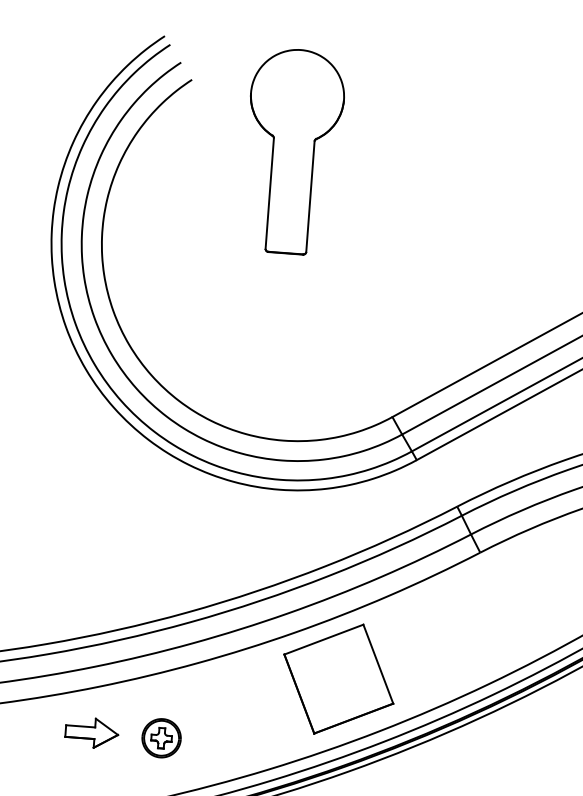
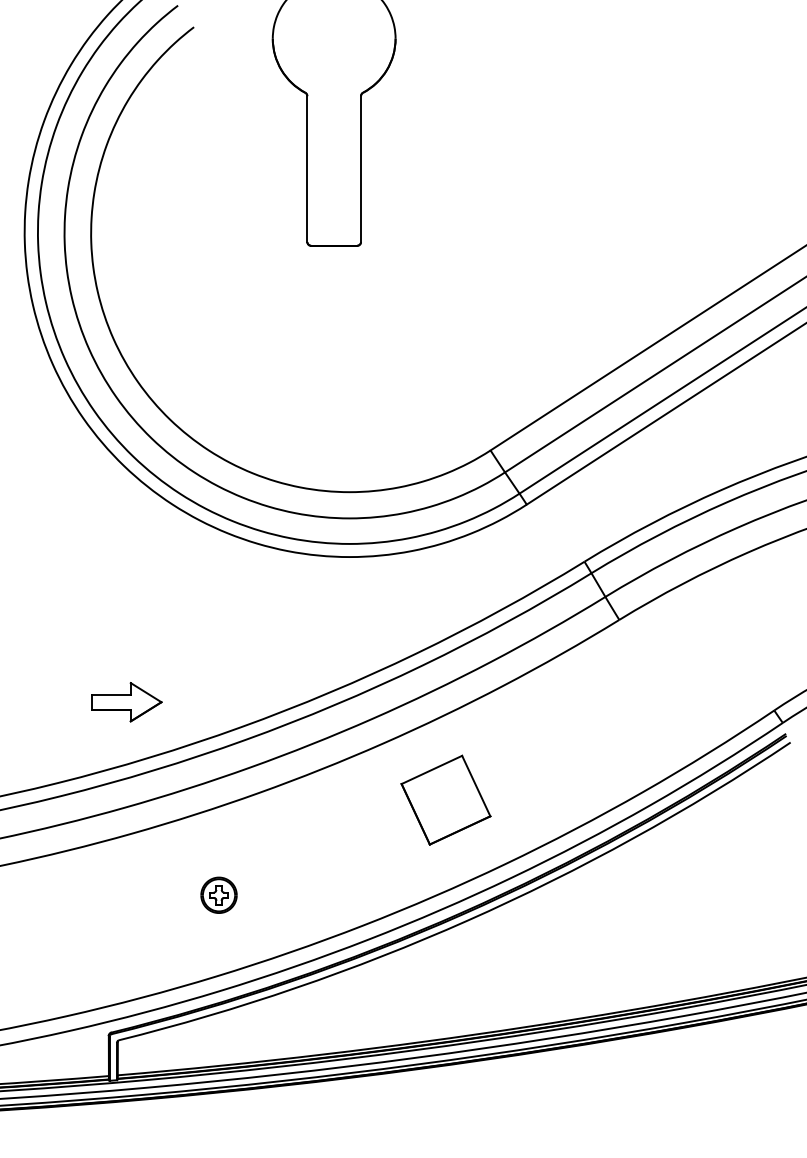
part: (338, 679) -> (445, 800), size x0.6
part: (91, 733) -> (126, 702), moved
part: (161, 738) -> (218, 895), size x0.7

